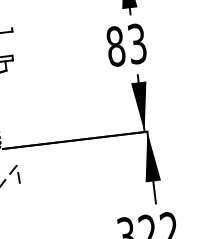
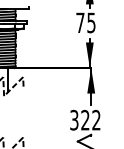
text: (125, 44) -> (85, 22), 83 -> 75

